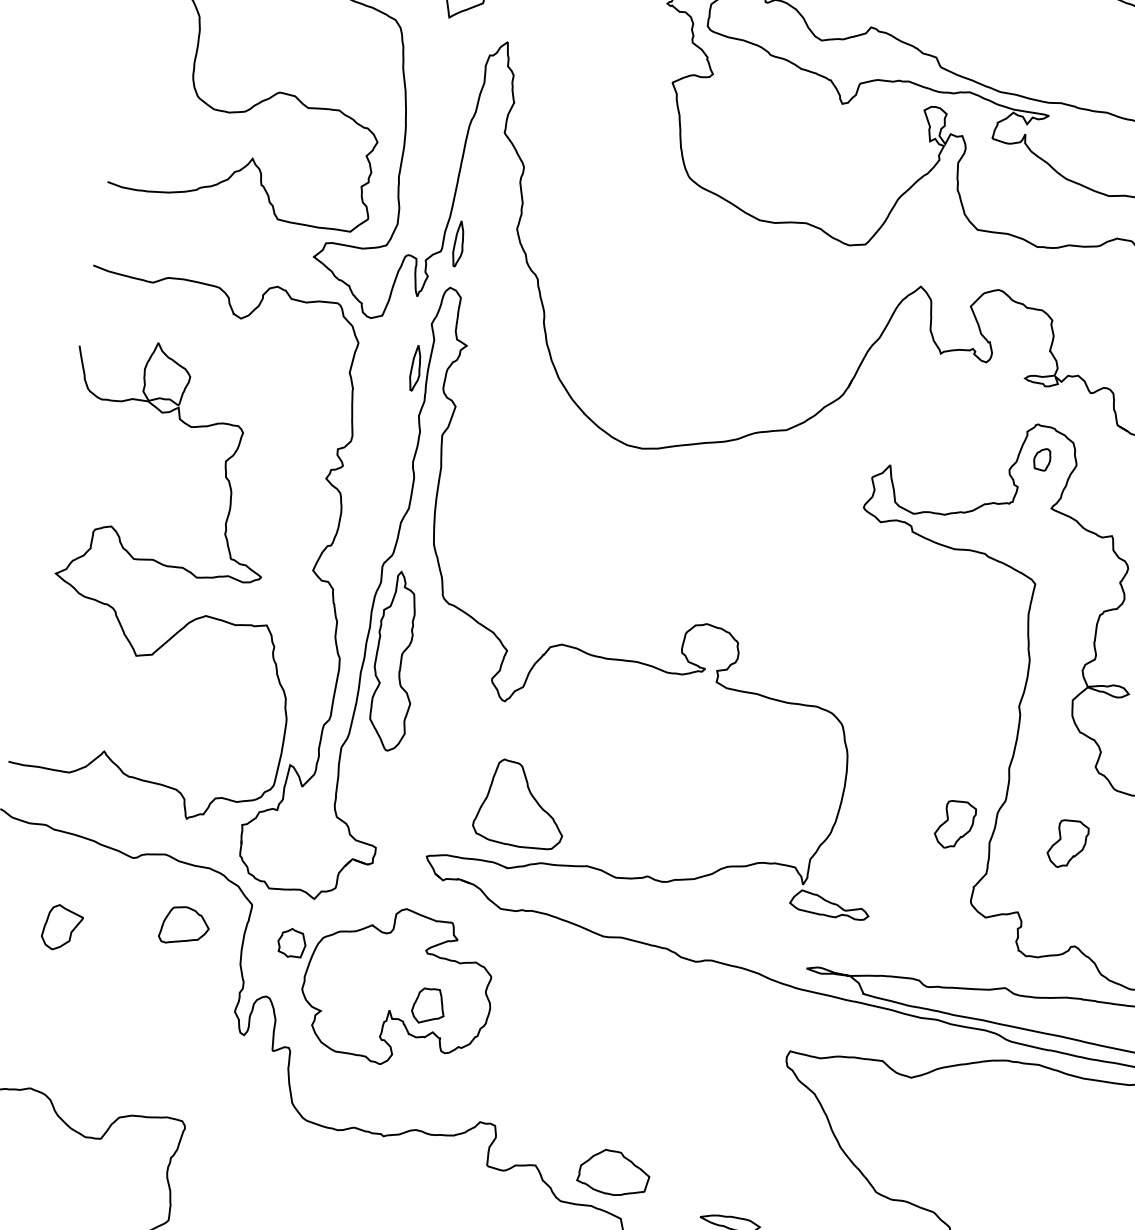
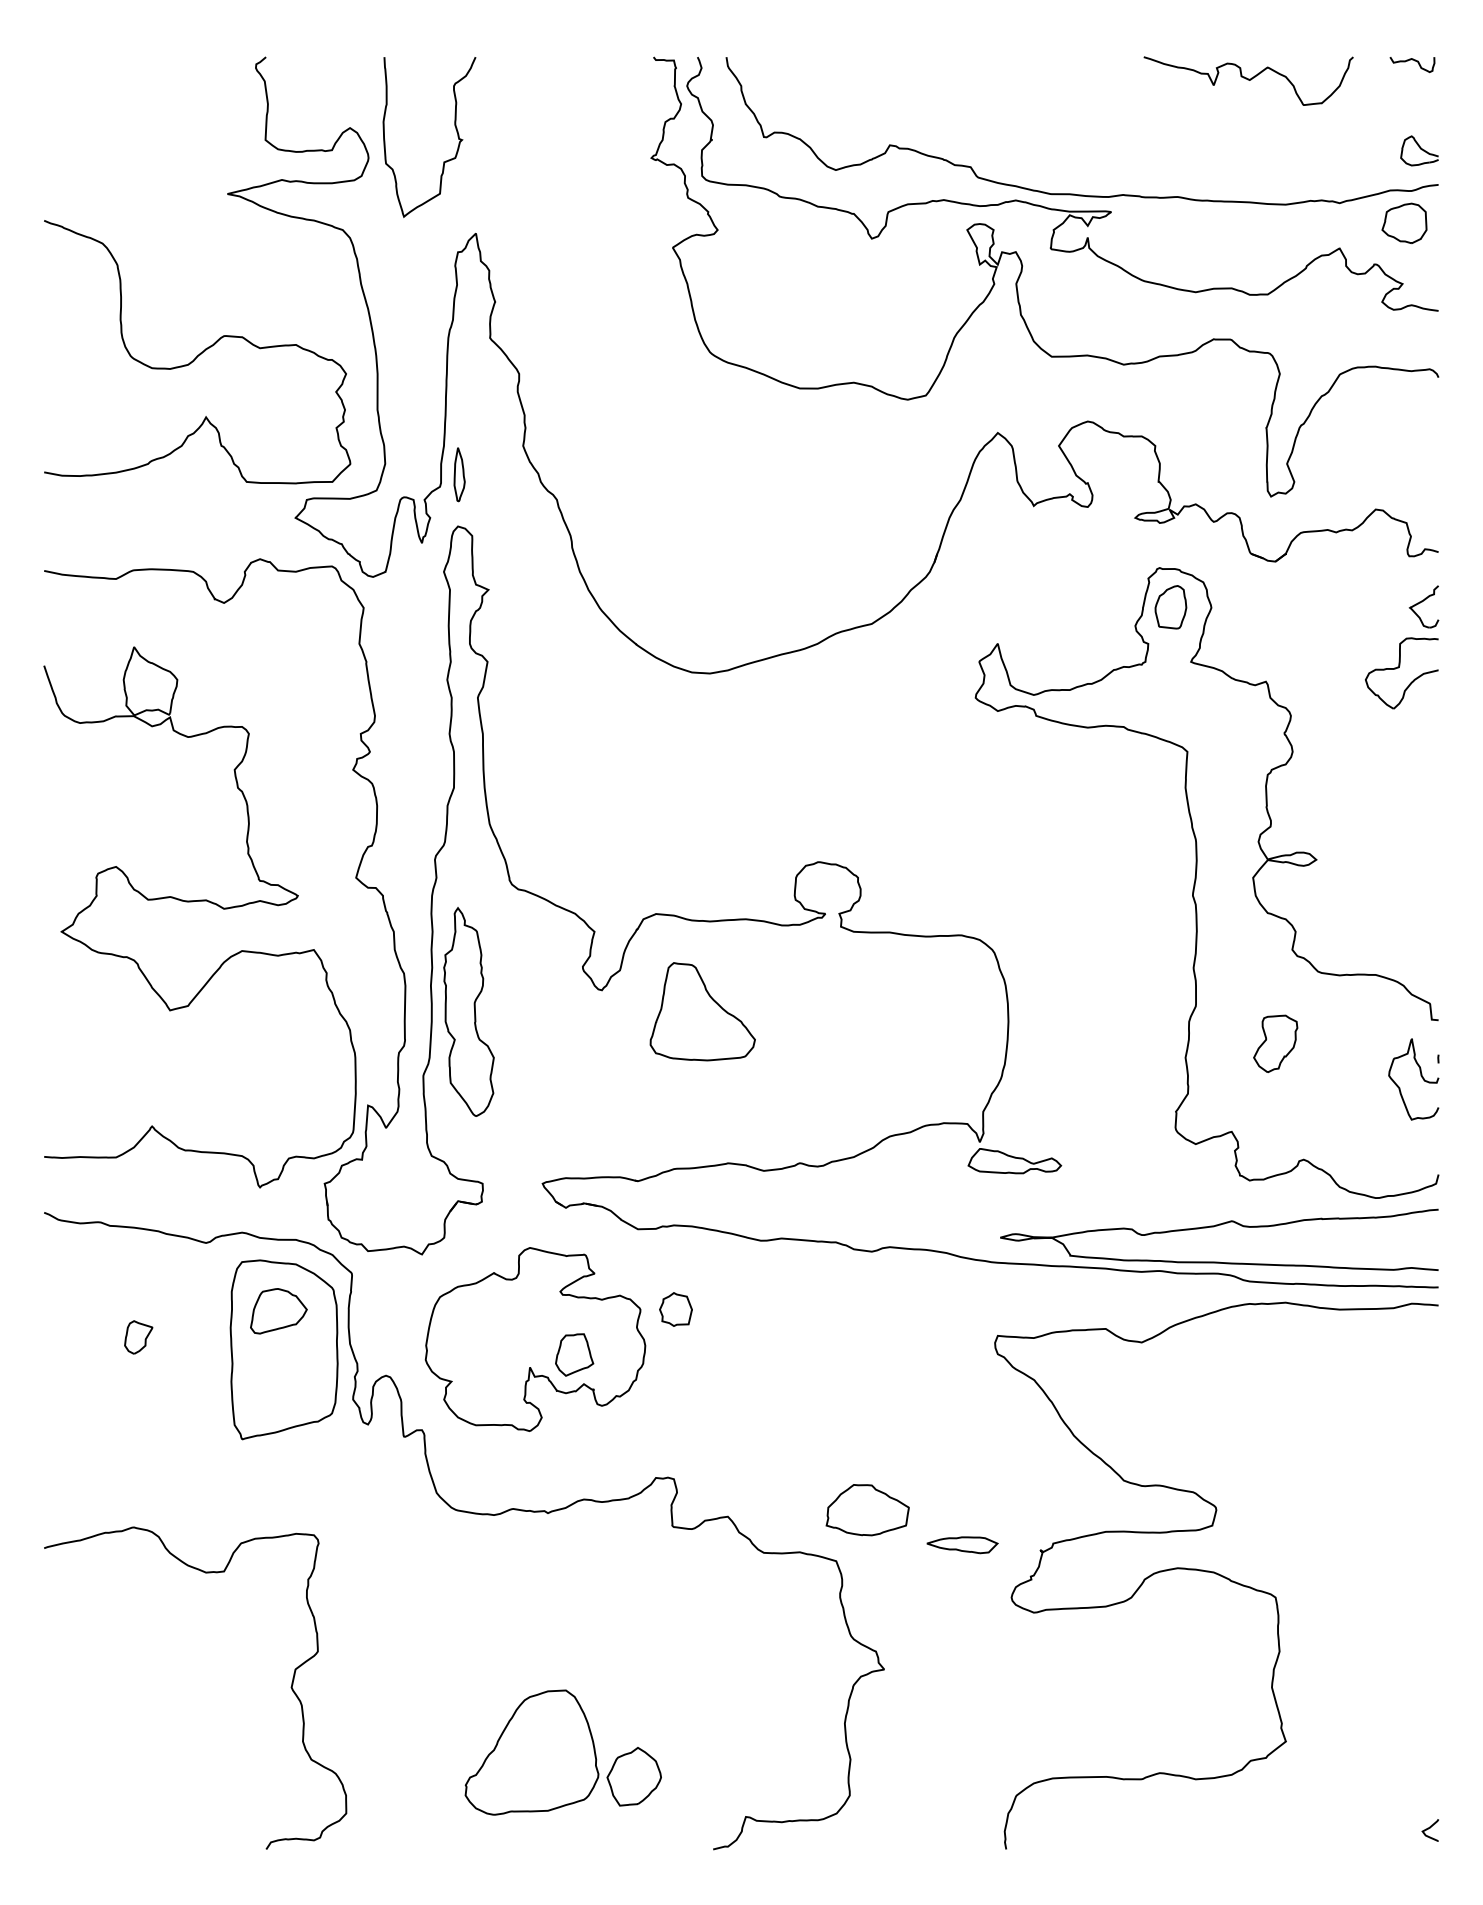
part: (415, 368) -> (434, 625), removed
part: (1041, 459) -> (1170, 607), size x1.67
part: (395, 661) -> (468, 1011), moved
part: (521, 804) -> (702, 1011), moved
part: (955, 824) -> (1142, 1043), removed
part: (62, 928) -> (138, 1337), size x0.62
part: (291, 943) -> (675, 1309), moved
part: (183, 959) -> (283, 1349), added
part: (613, 1173) -> (867, 1510), moved

